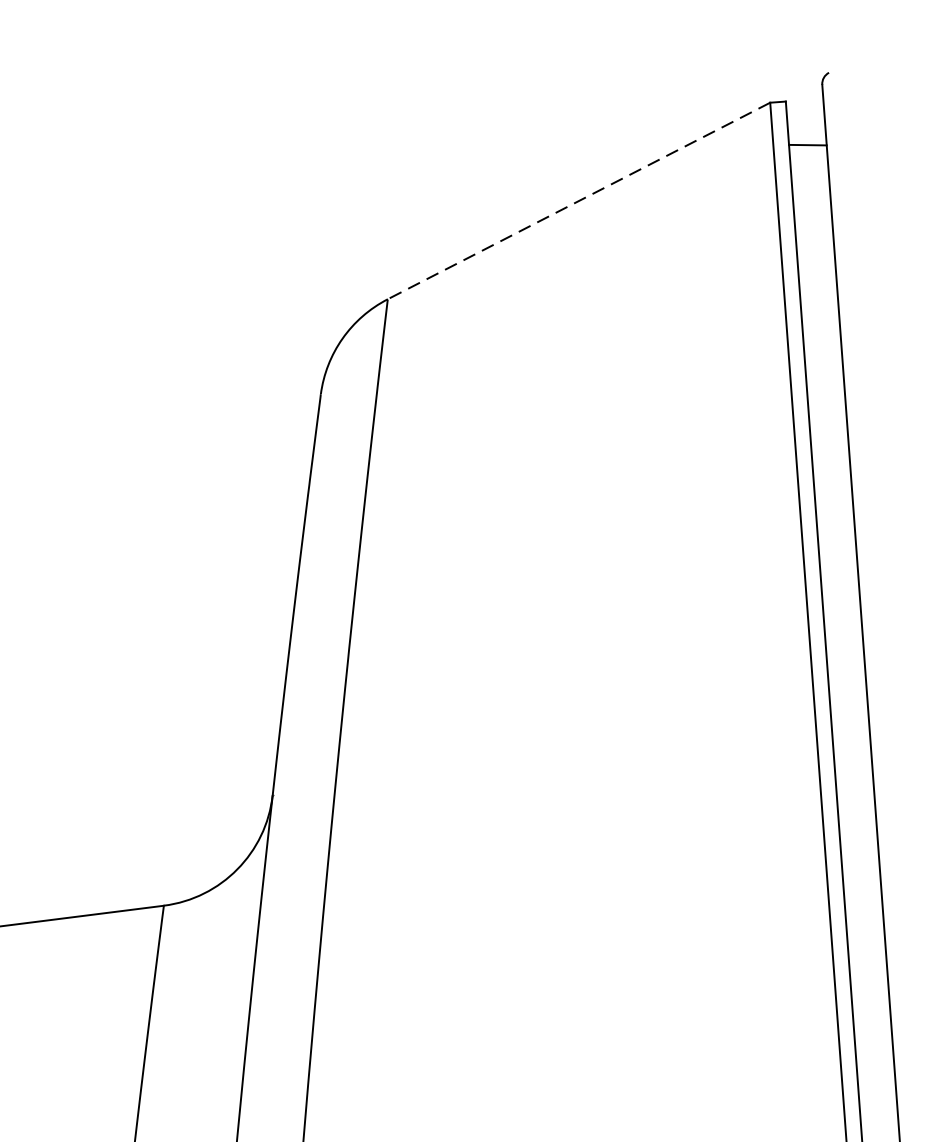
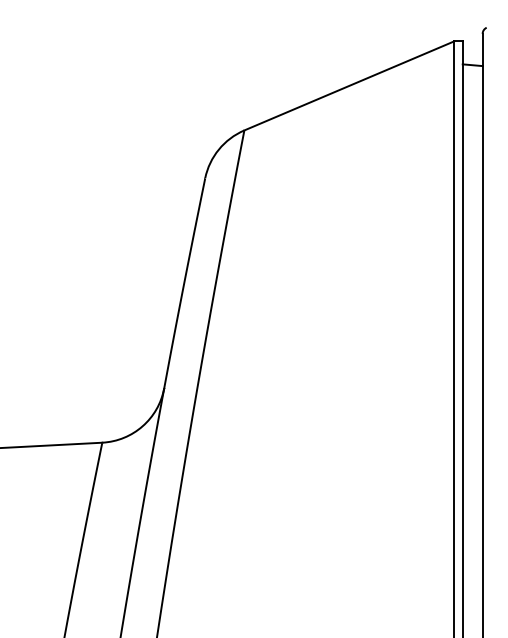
line: (577, 202) -> (348, 86), dashed -> solid

